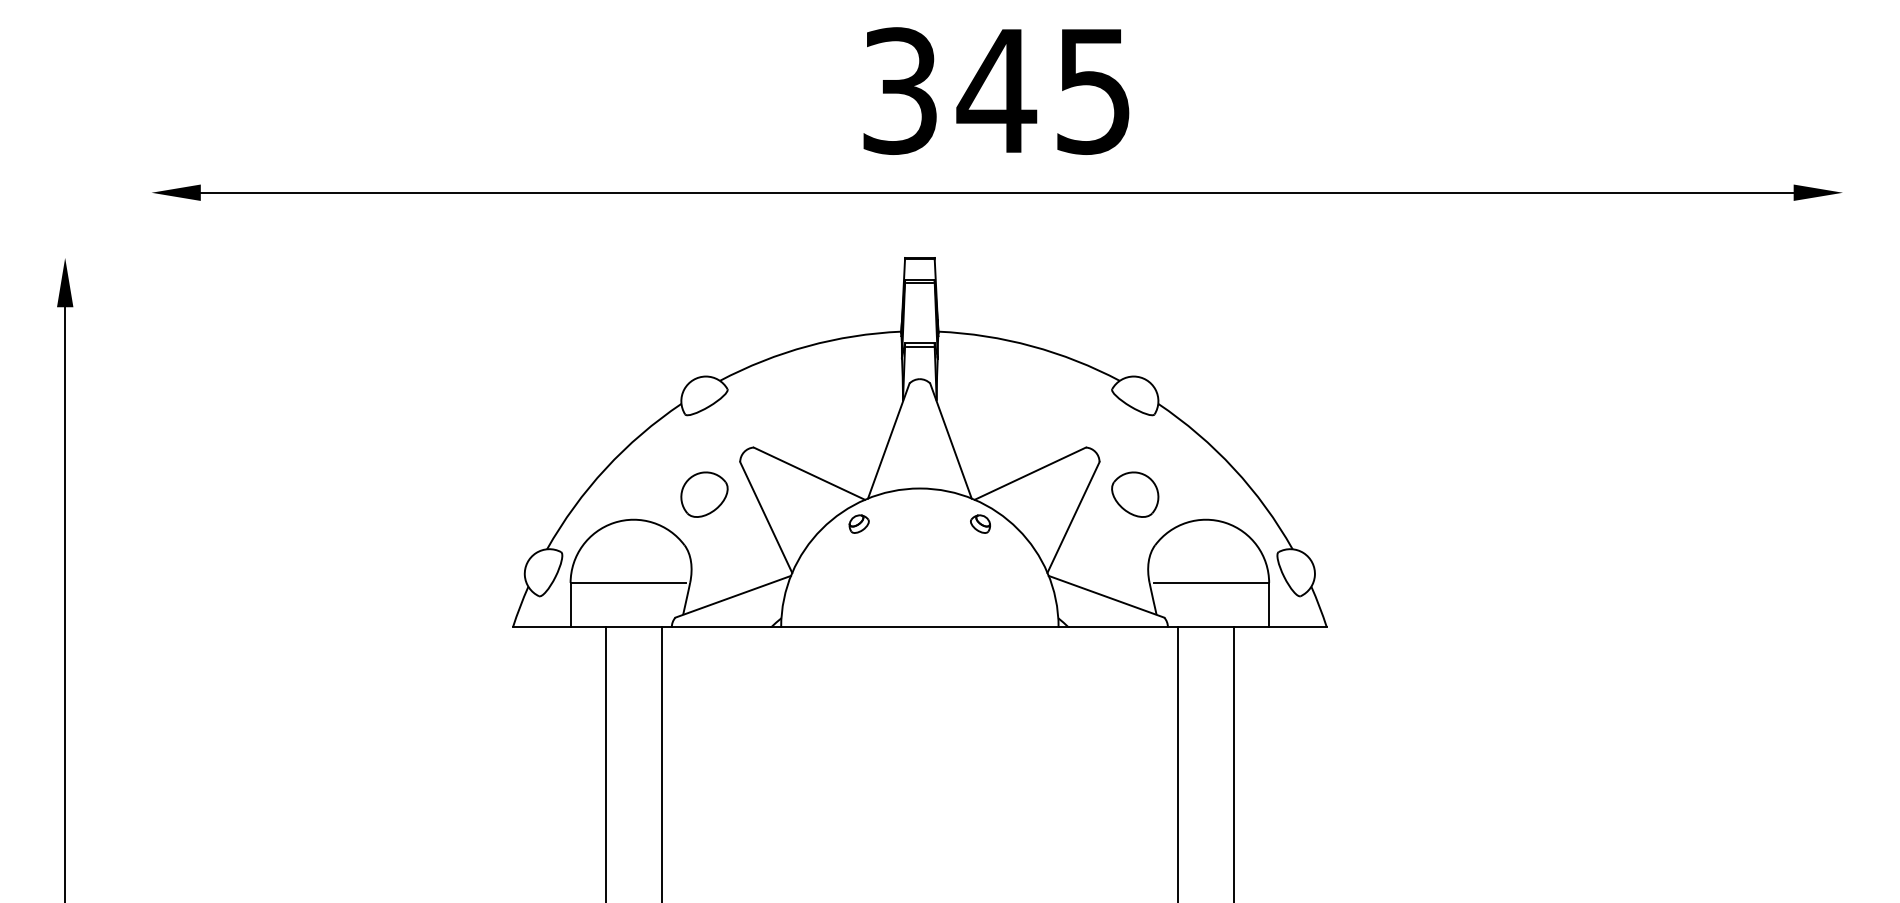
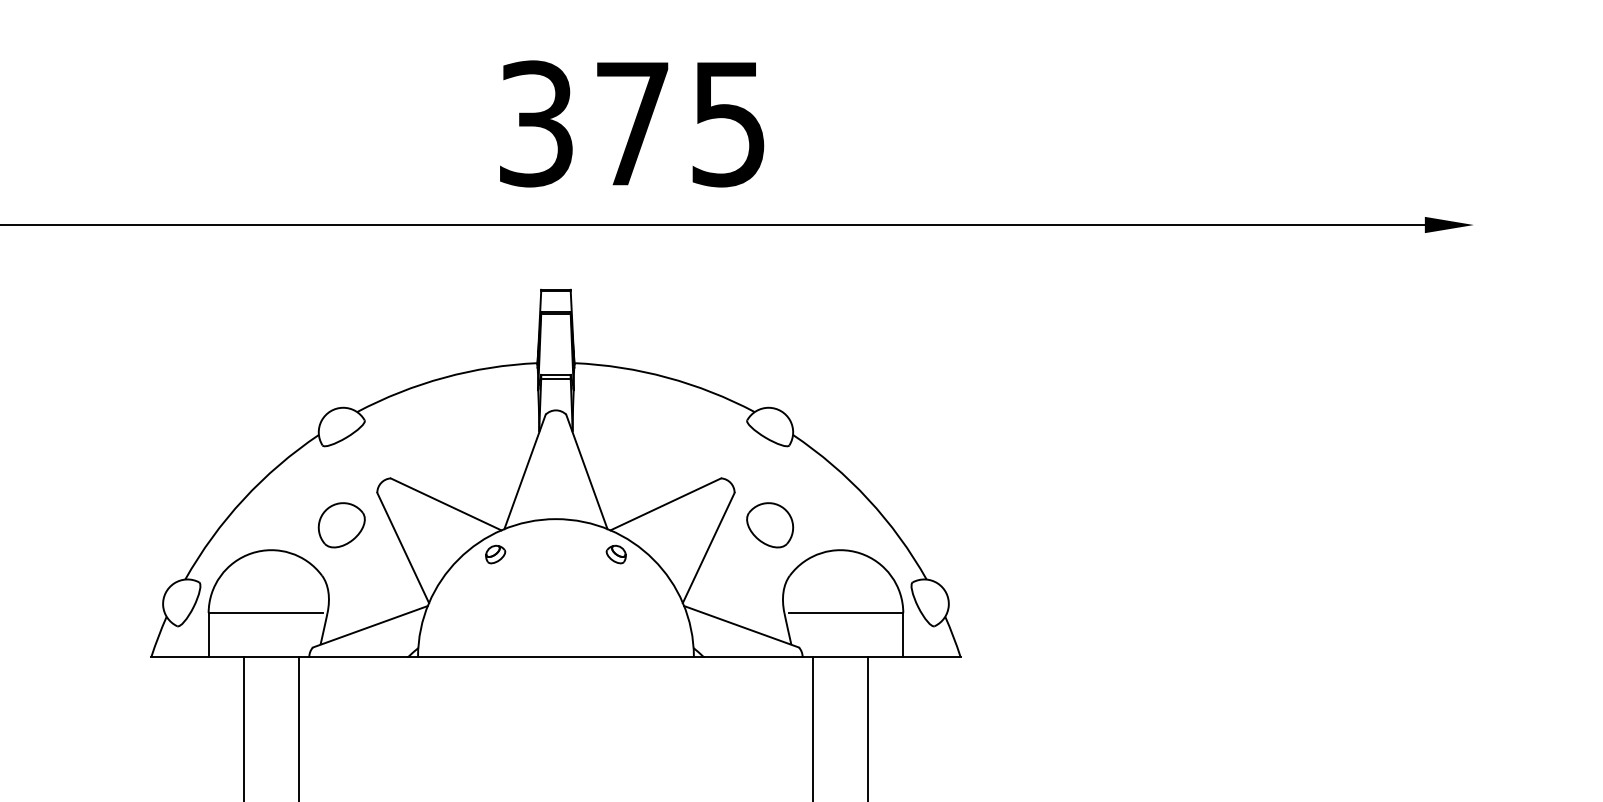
text: (996, 90) -> (632, 123), 345 -> 375

